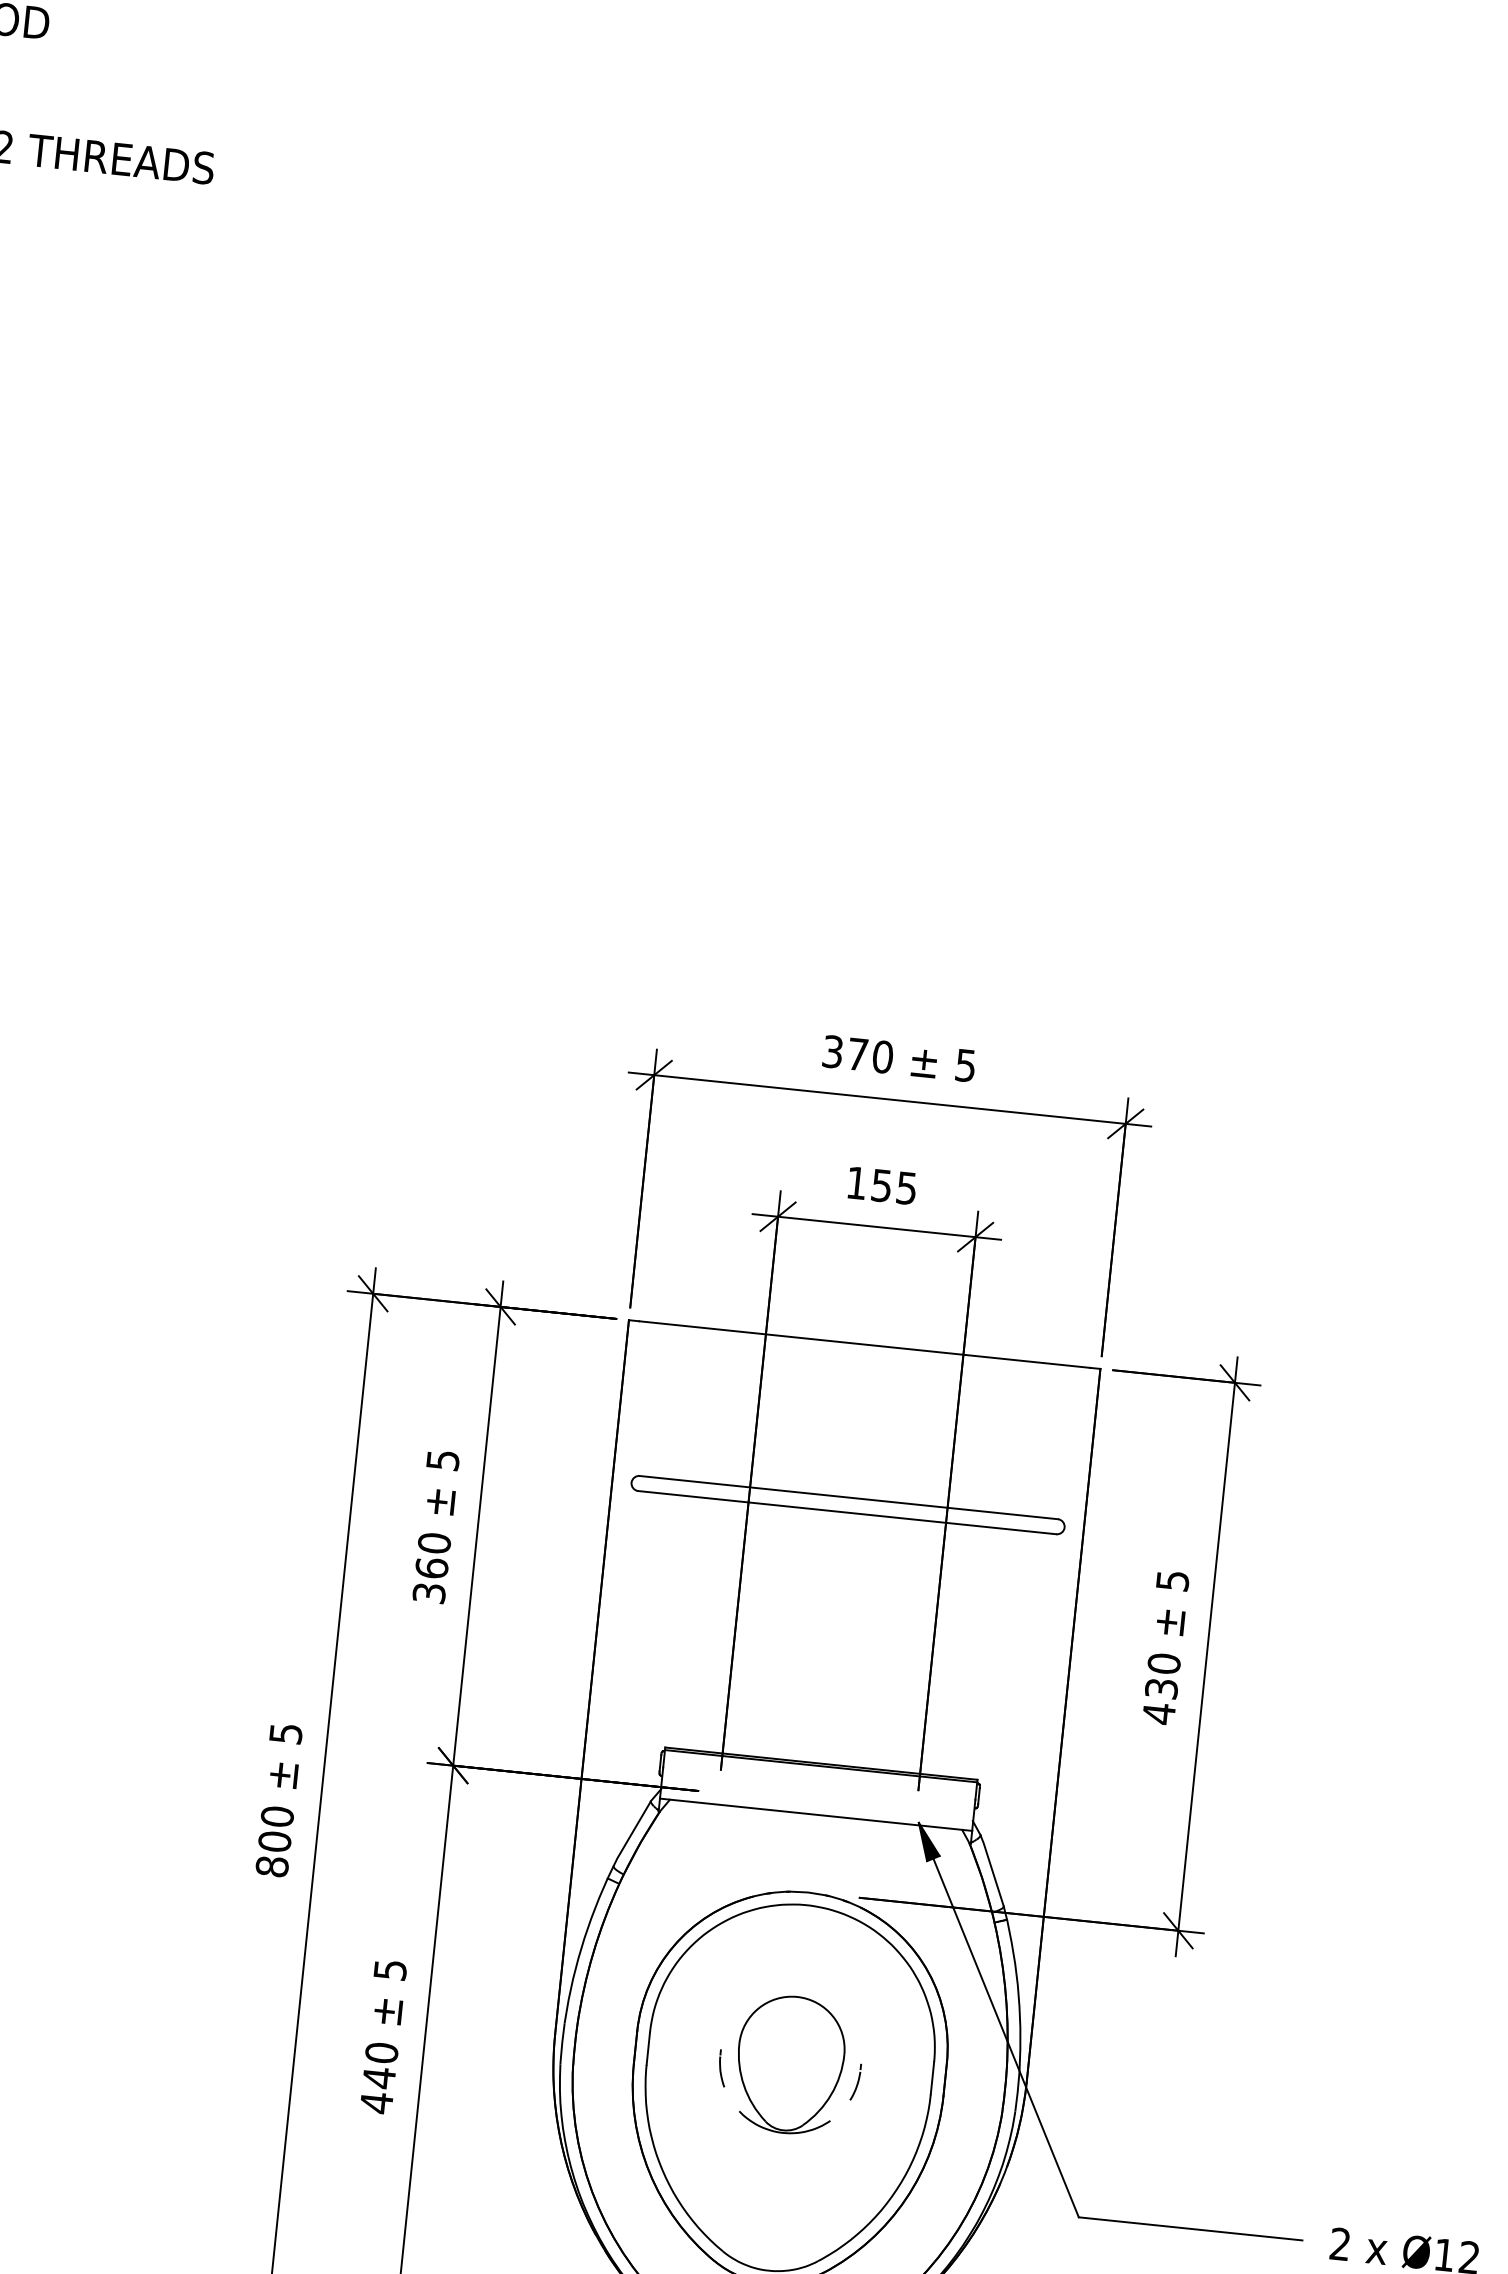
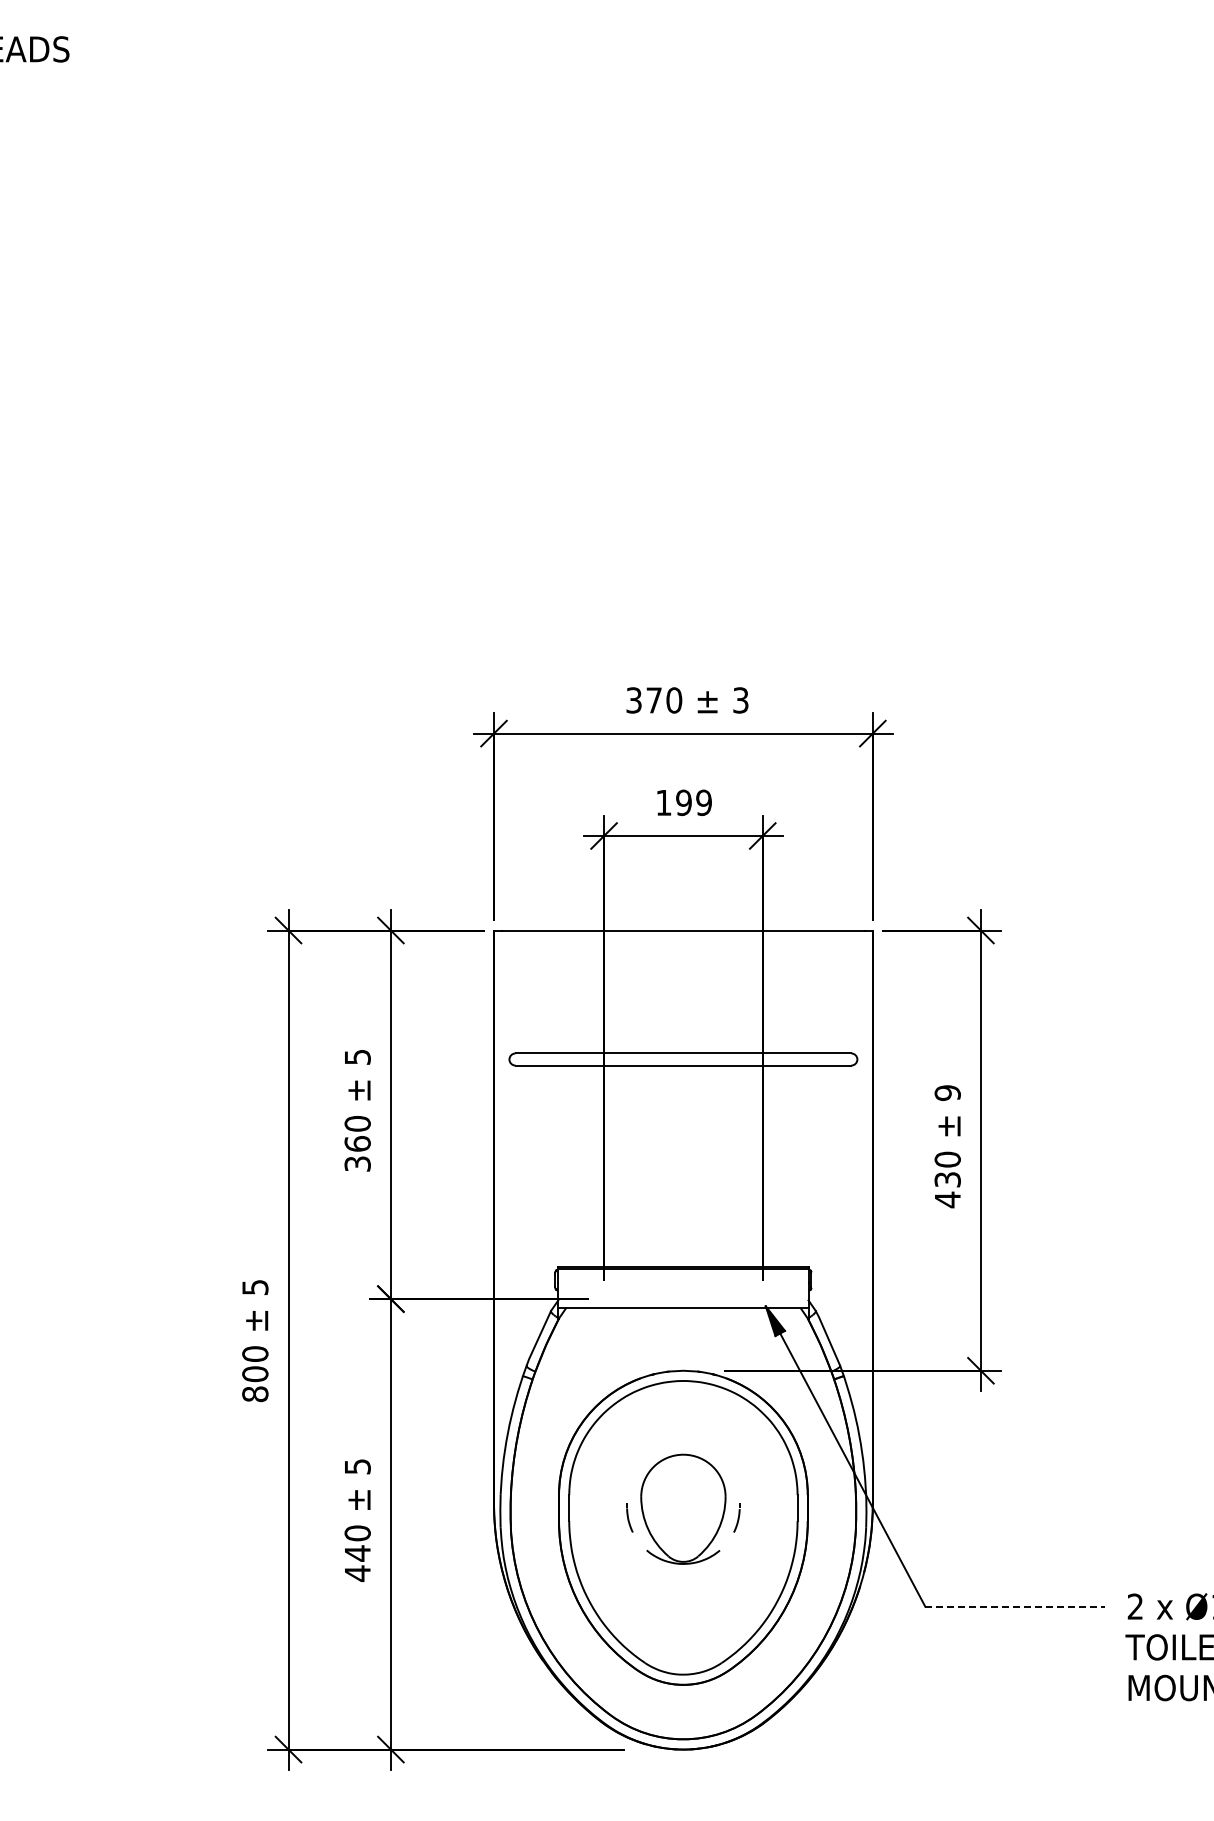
text: (966, 1064) -> (741, 699), 5 -> 3
text: (893, 1186) -> (693, 802), 155 -> 199
text: (1172, 1581) -> (947, 1093), 5 -> 9
line: (1191, 2228) -> (1015, 1606), solid -> dashed

